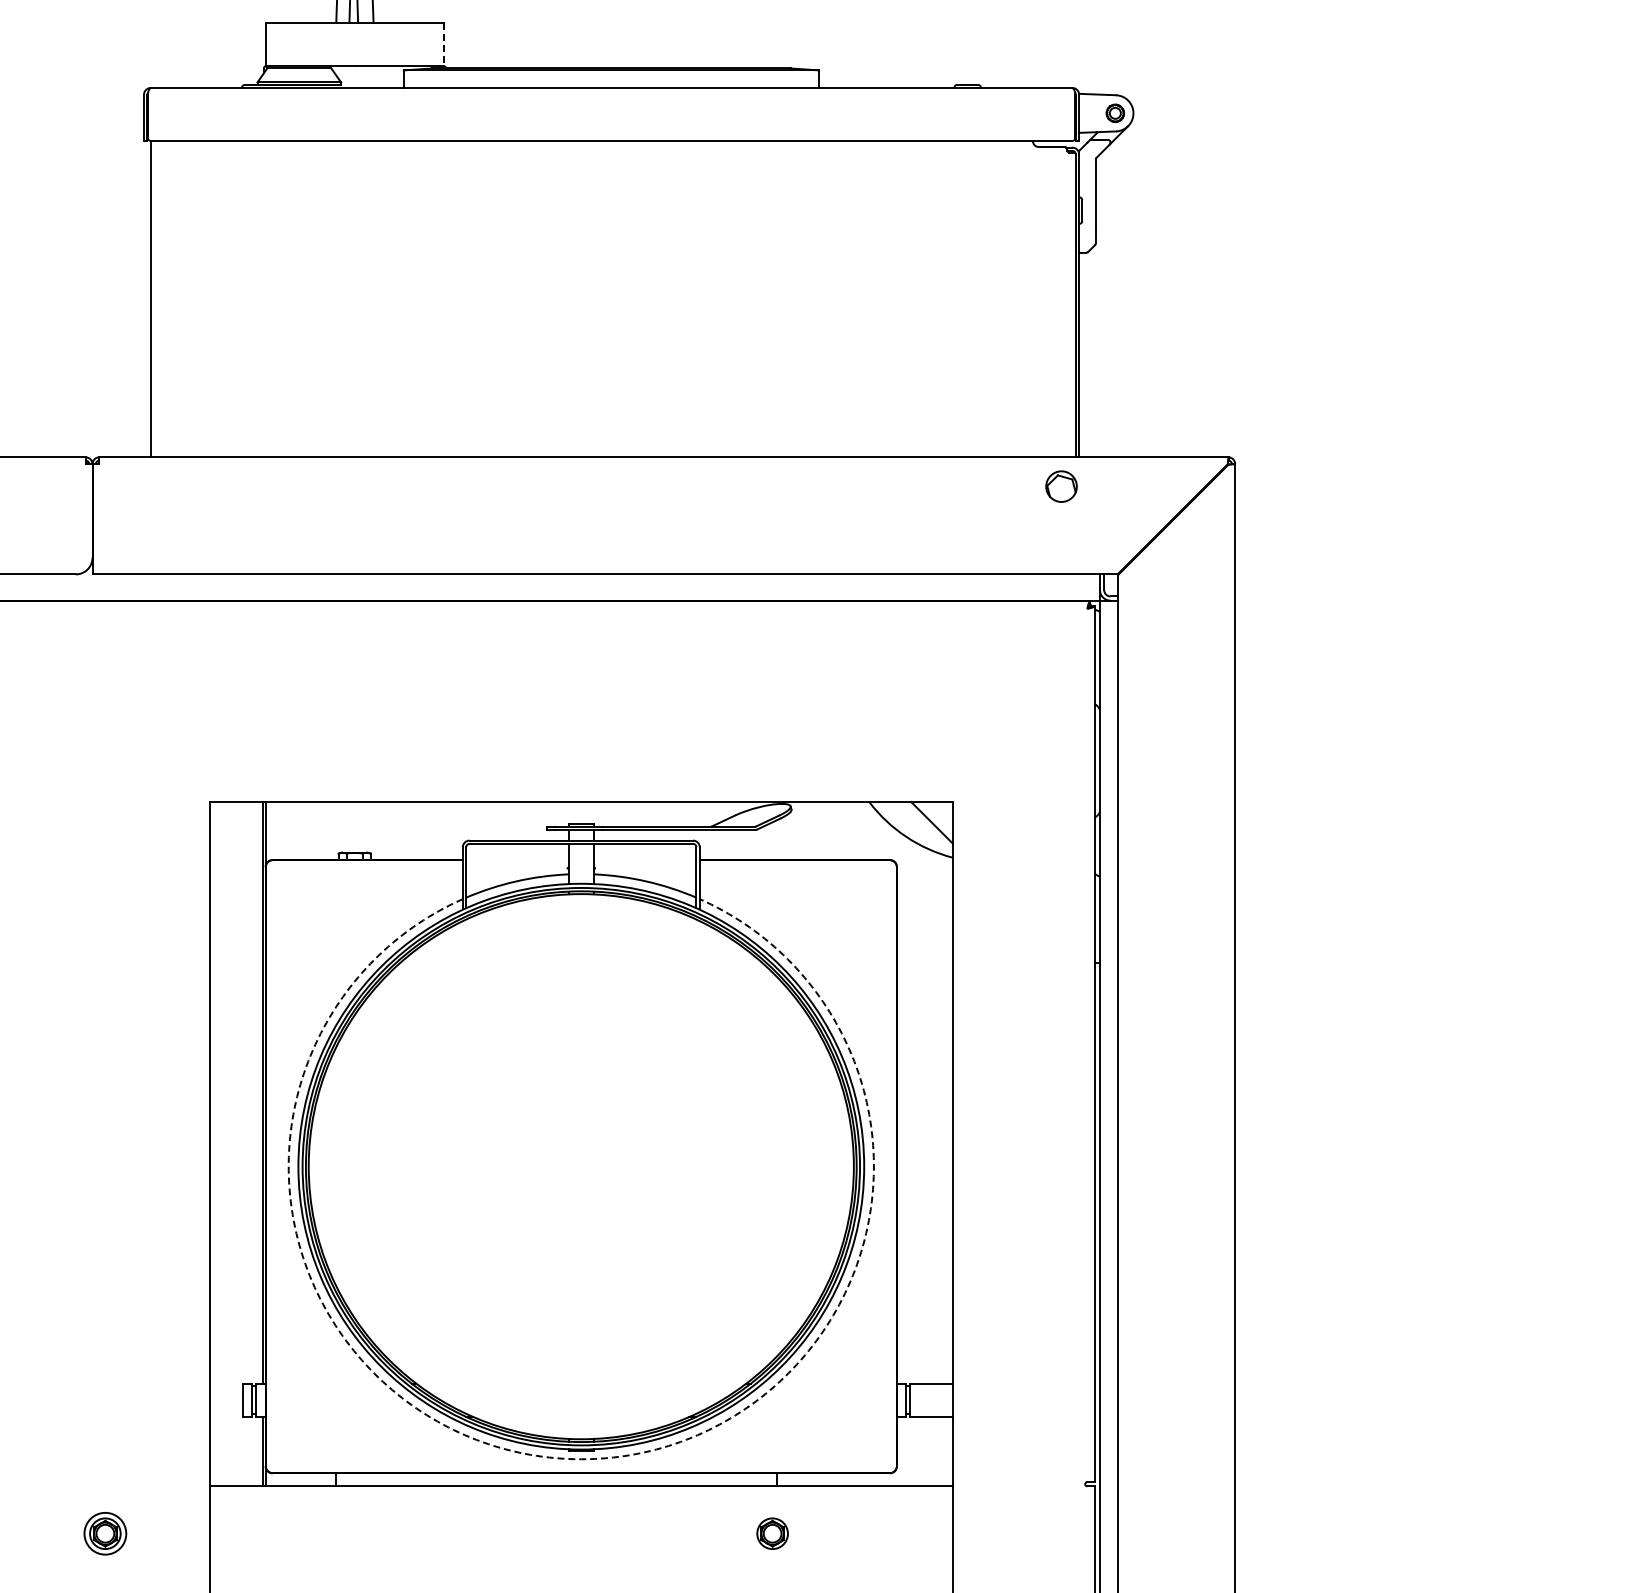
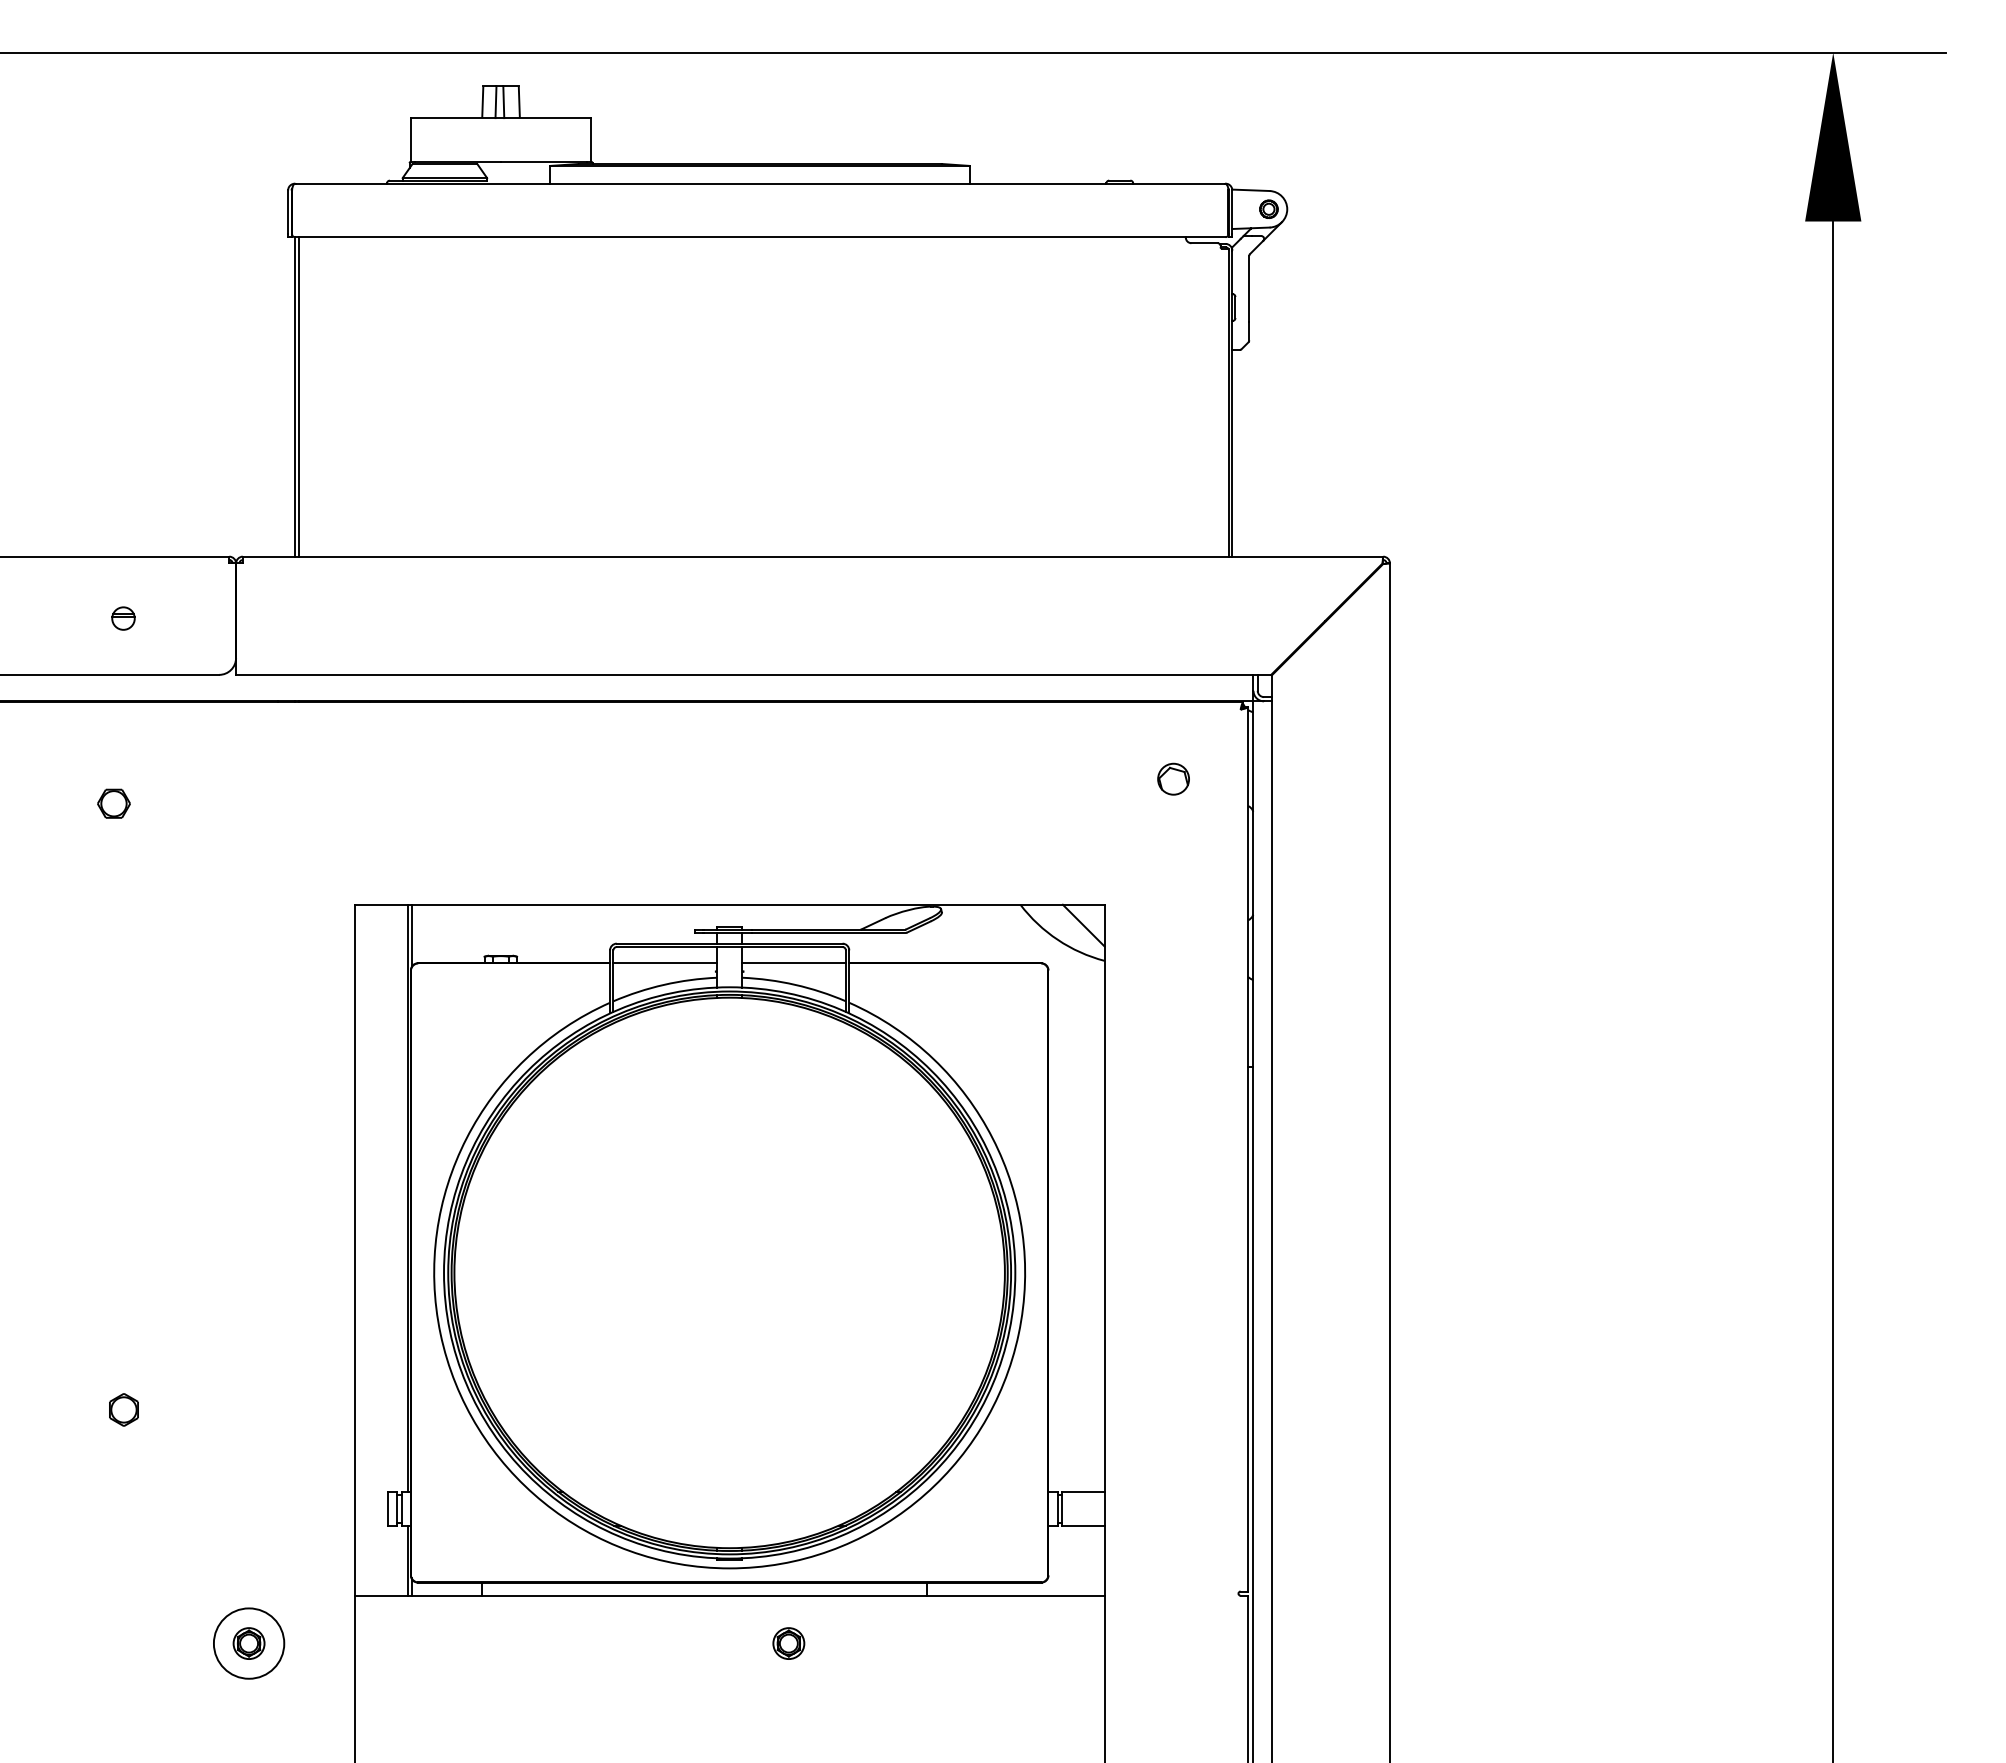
line: (444, 44) -> (591, 139), dashed -> solid
line: (154, 298) -> (298, 396), added
part: (1061, 485) -> (1173, 778), moved
line: (517, 860) -> (665, 963), added
line: (644, 860) -> (793, 963), added
arc: (581, 1459) -> (729, 1568), dashed -> solid
circle: (104, 1533) -> (248, 1643), size x1.67
part: (772, 1533) -> (788, 1643), moved

